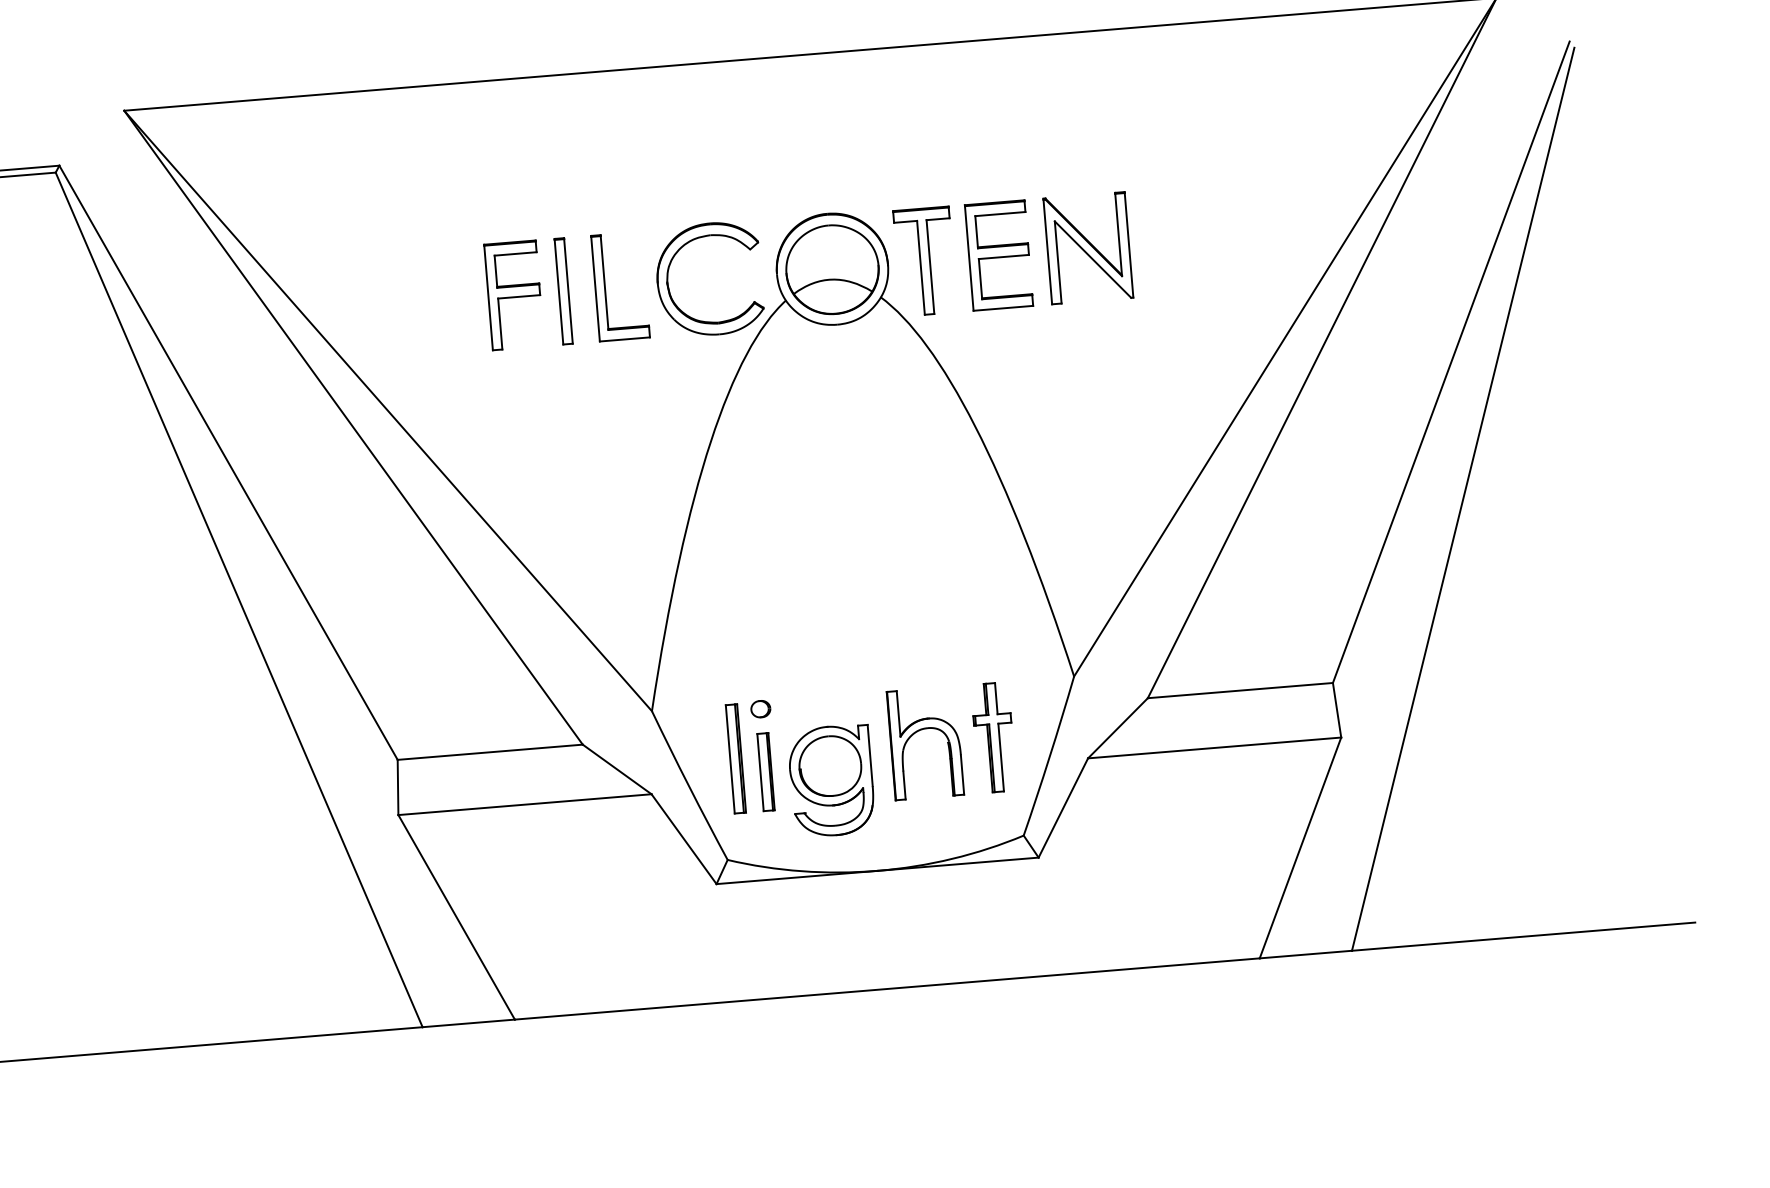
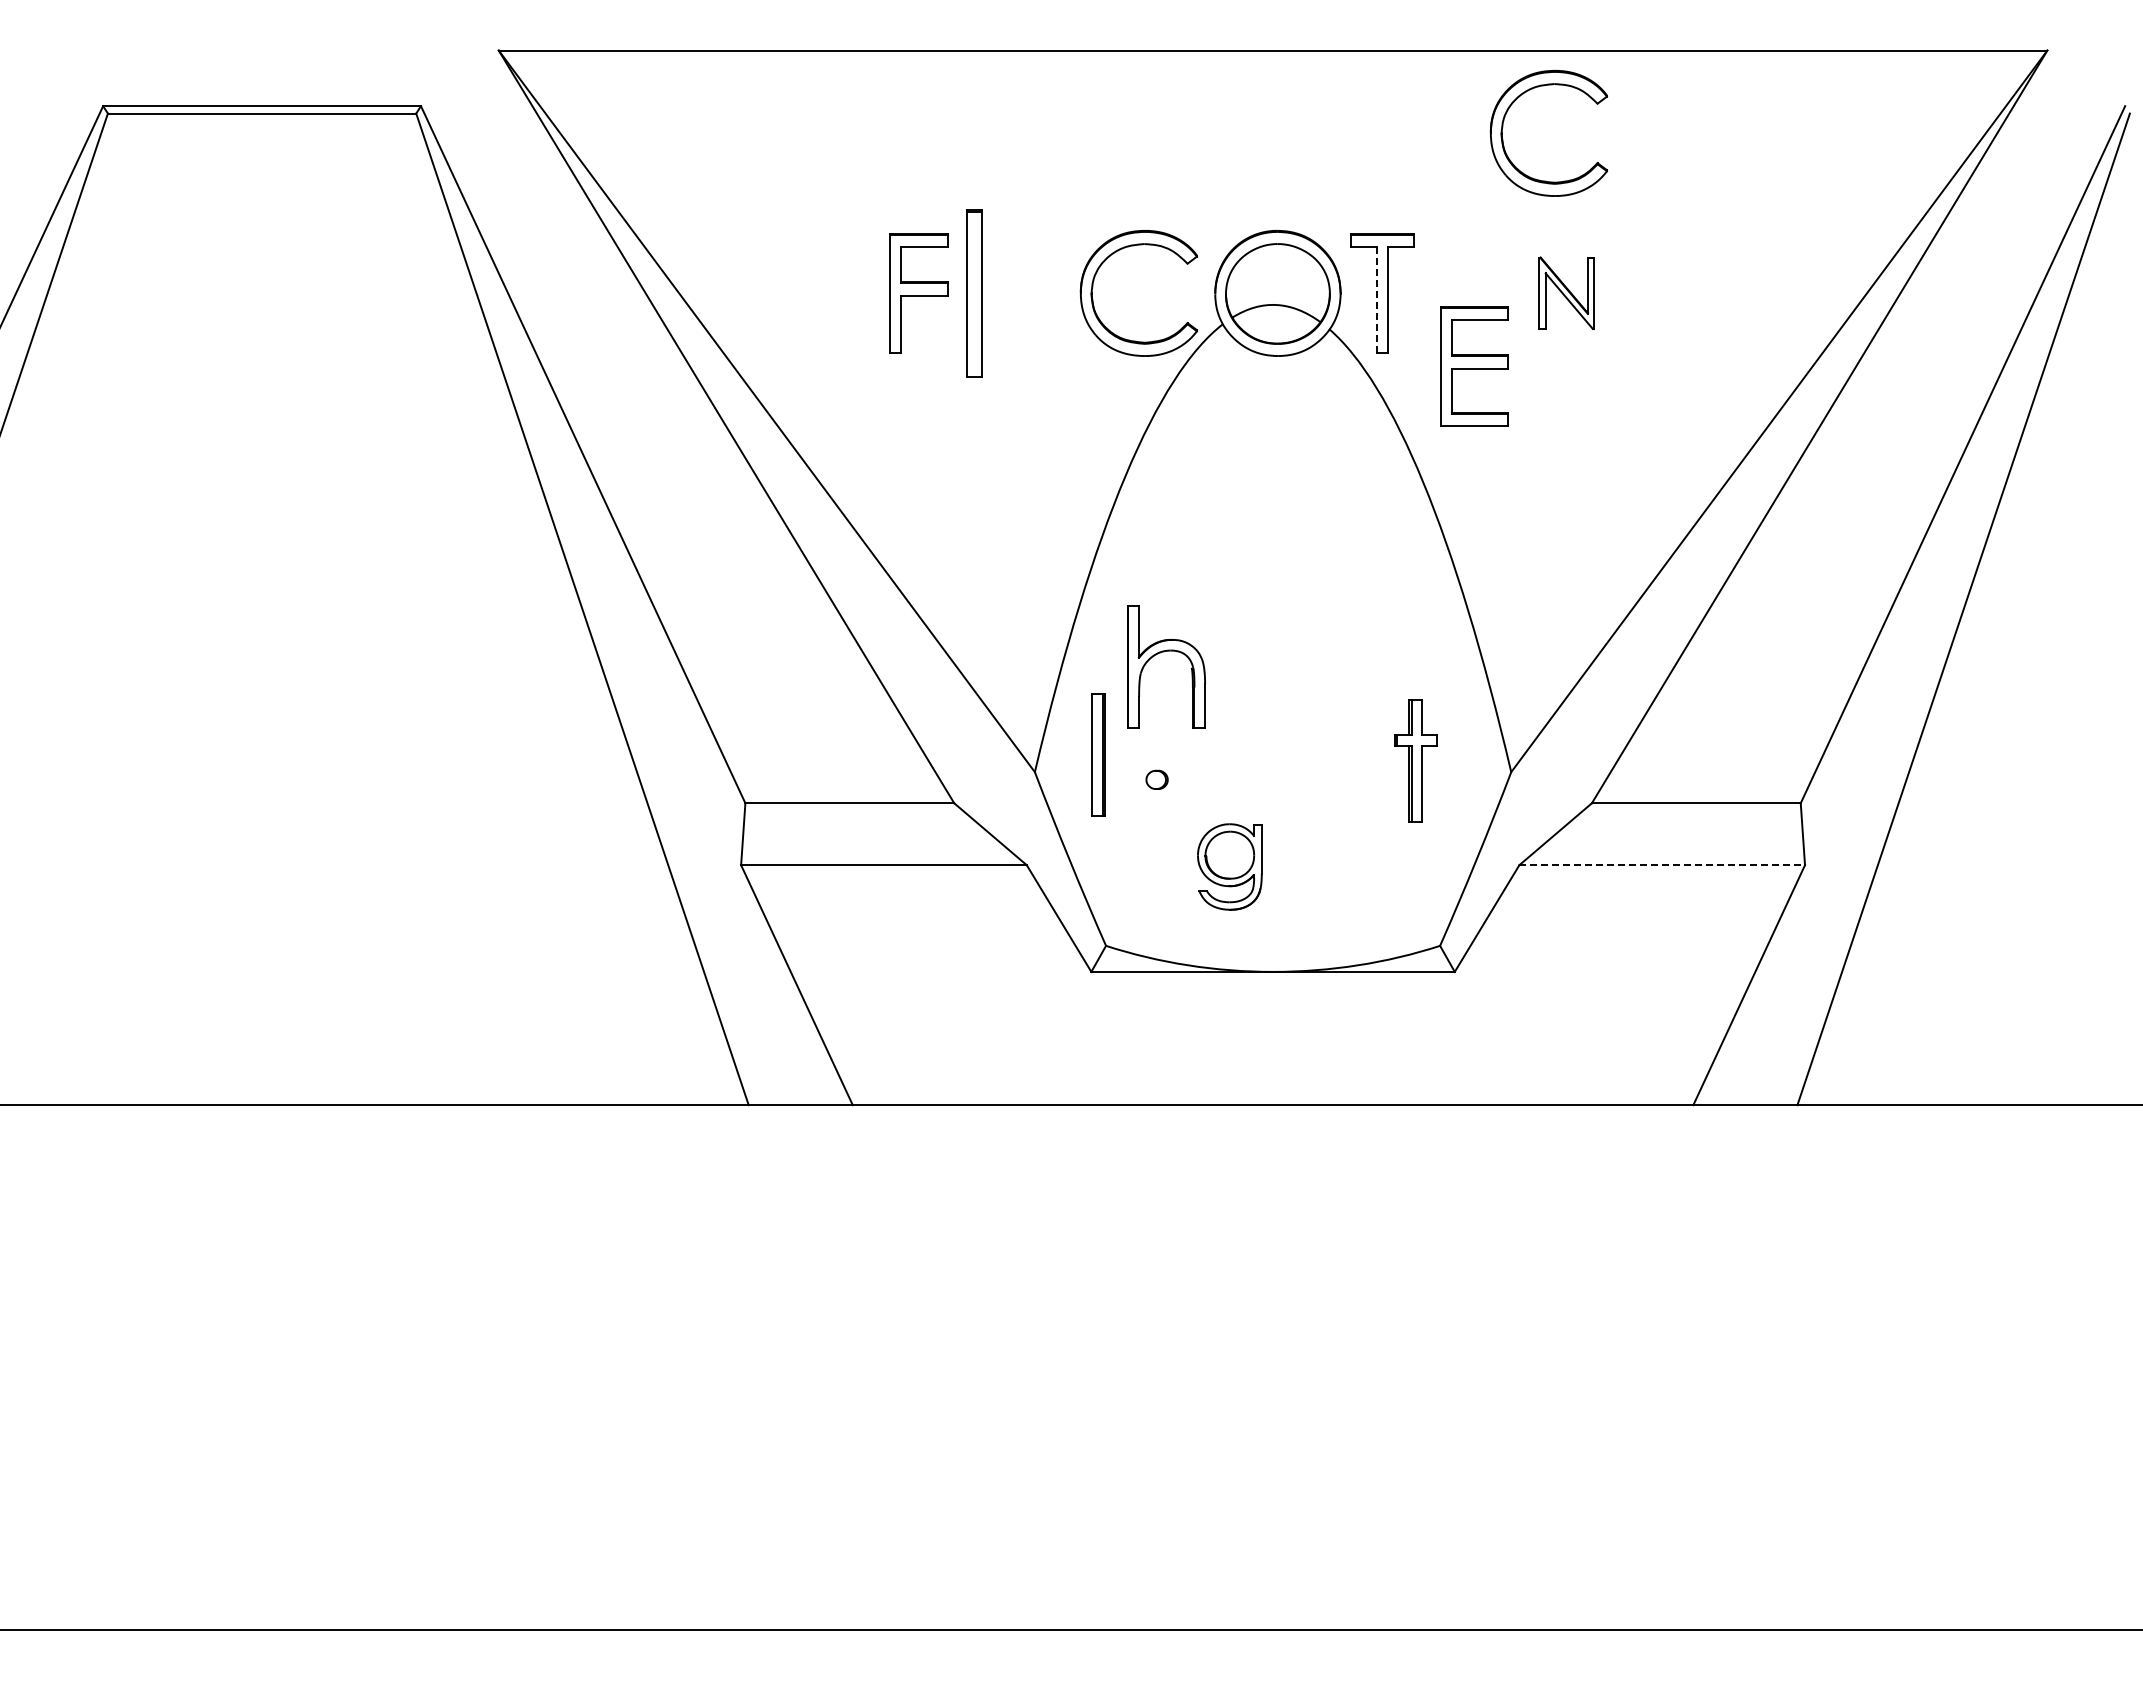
part: (1020, 105) -> (1503, 127), added
part: (1088, 247) -> (1566, 292), size x0.6
part: (998, 255) -> (1474, 366), moved
line: (921, 268) -> (1377, 300), solid -> dashed
part: (605, 287) -> (1021, 293), removed
part: (563, 291) -> (974, 293), size x1.4
part: (922, 730) -> (1164, 652), moved
part: (993, 736) -> (1415, 760), moved
line: (1214, 748) -> (1662, 865), solid -> dashed
part: (735, 758) -> (1098, 754), moved
part: (765, 771) -> (1156, 850), removed
part: (831, 780) -> (1229, 866), size x0.7

